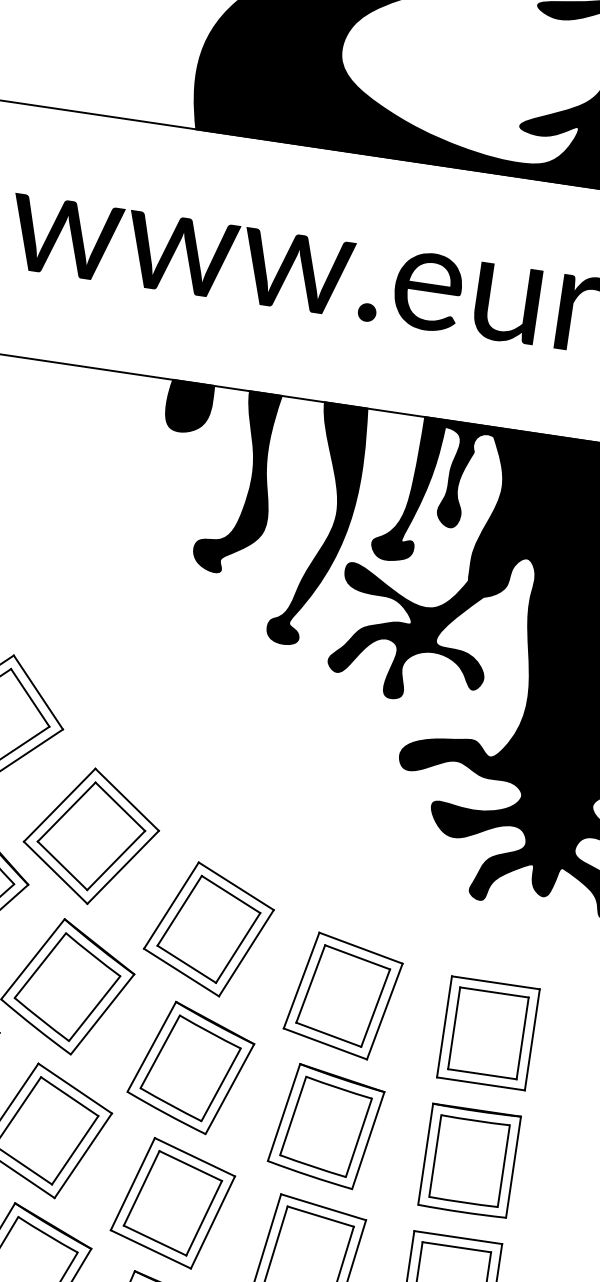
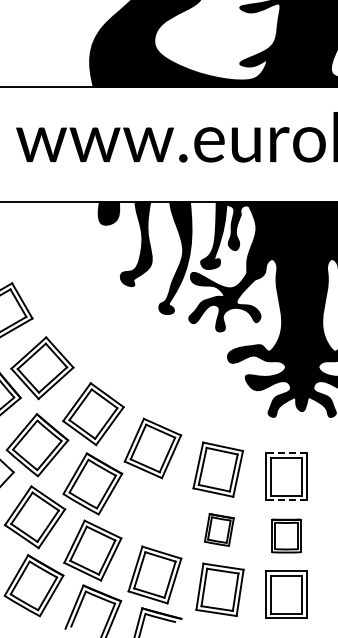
line: (495, 982) -> (286, 453), solid -> dashed
part: (191, 1068) -> (154, 512), removed
line: (480, 1084) -> (286, 500), solid -> dashed
part: (326, 1125) -> (219, 529), size x0.6
part: (469, 1159) -> (286, 535), size x0.7

